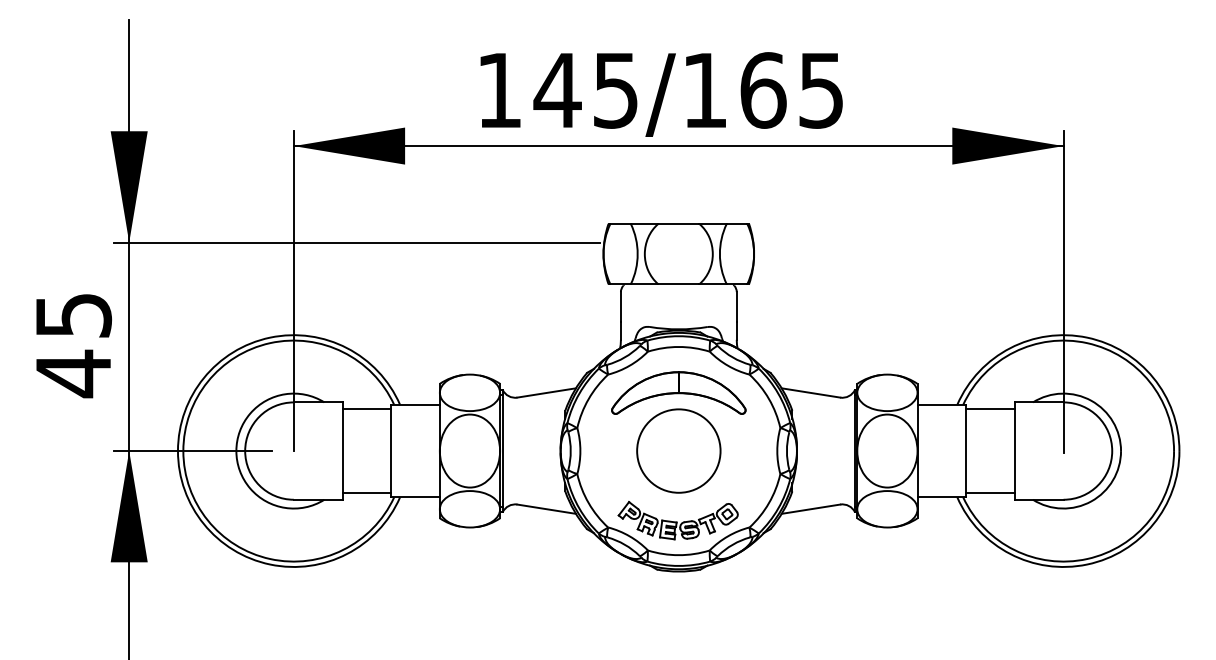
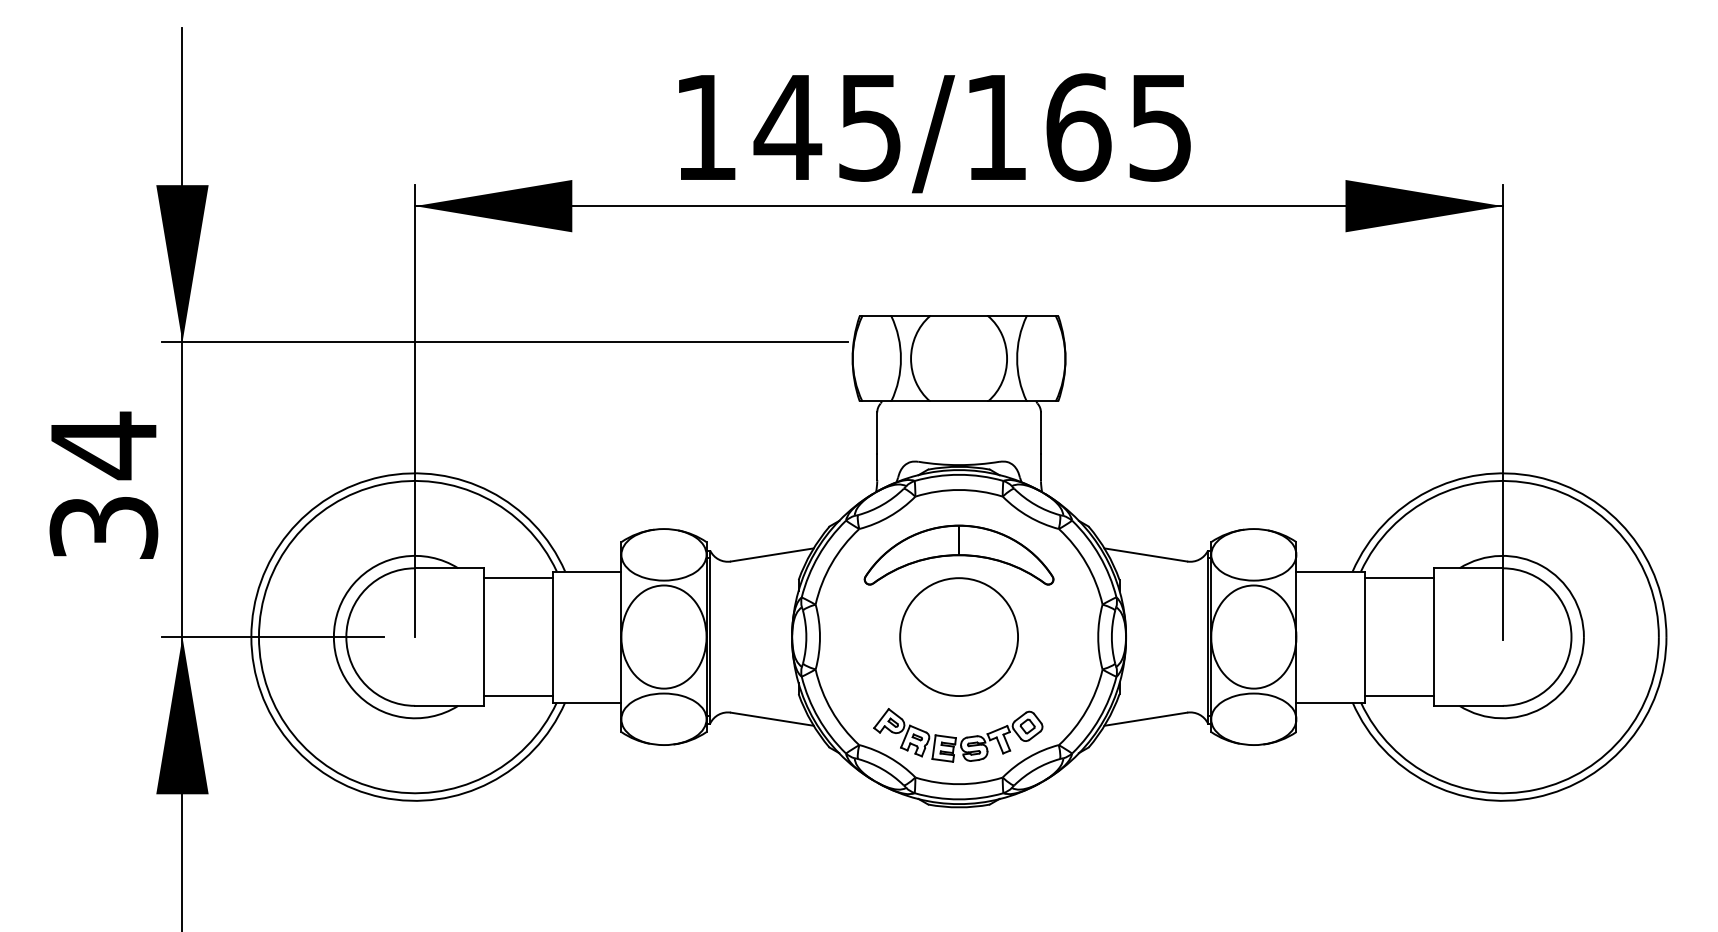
text: (73, 344) -> (103, 486), 45 -> 34

